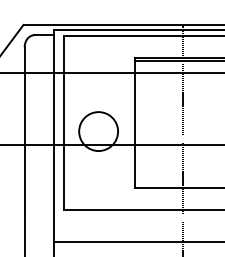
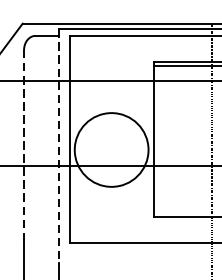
line: (24, 127) -> (23, 145), solid -> dashed
line: (53, 128) -> (58, 146), solid -> dashed
circle: (98, 131) -> (111, 149), size x1.6

